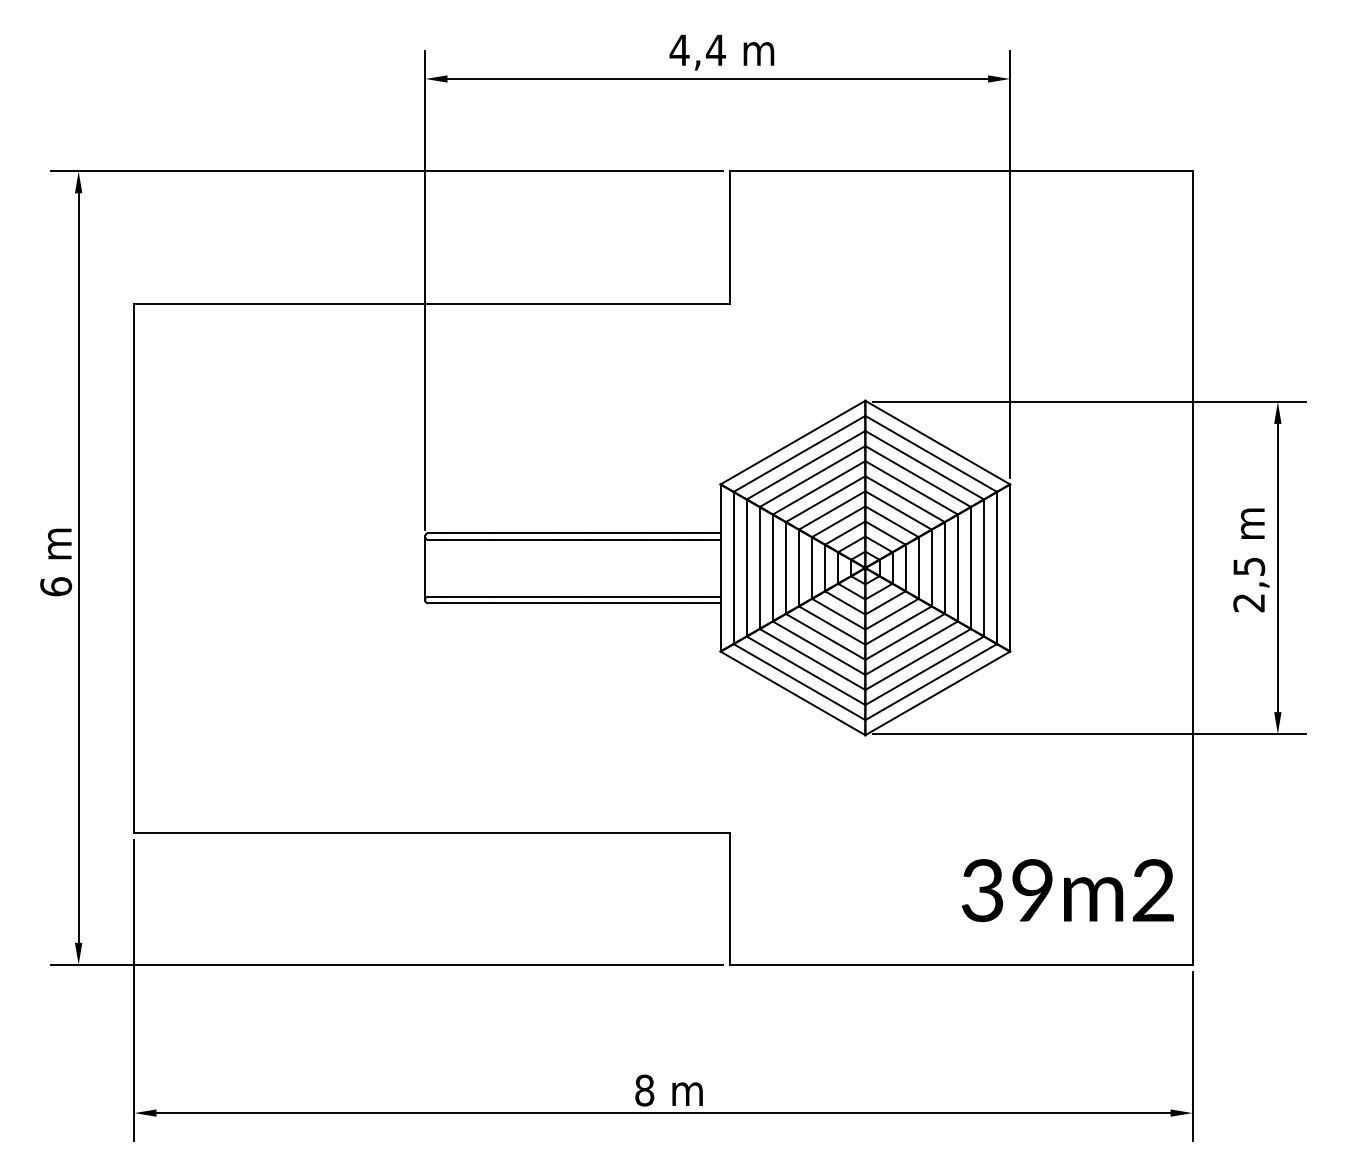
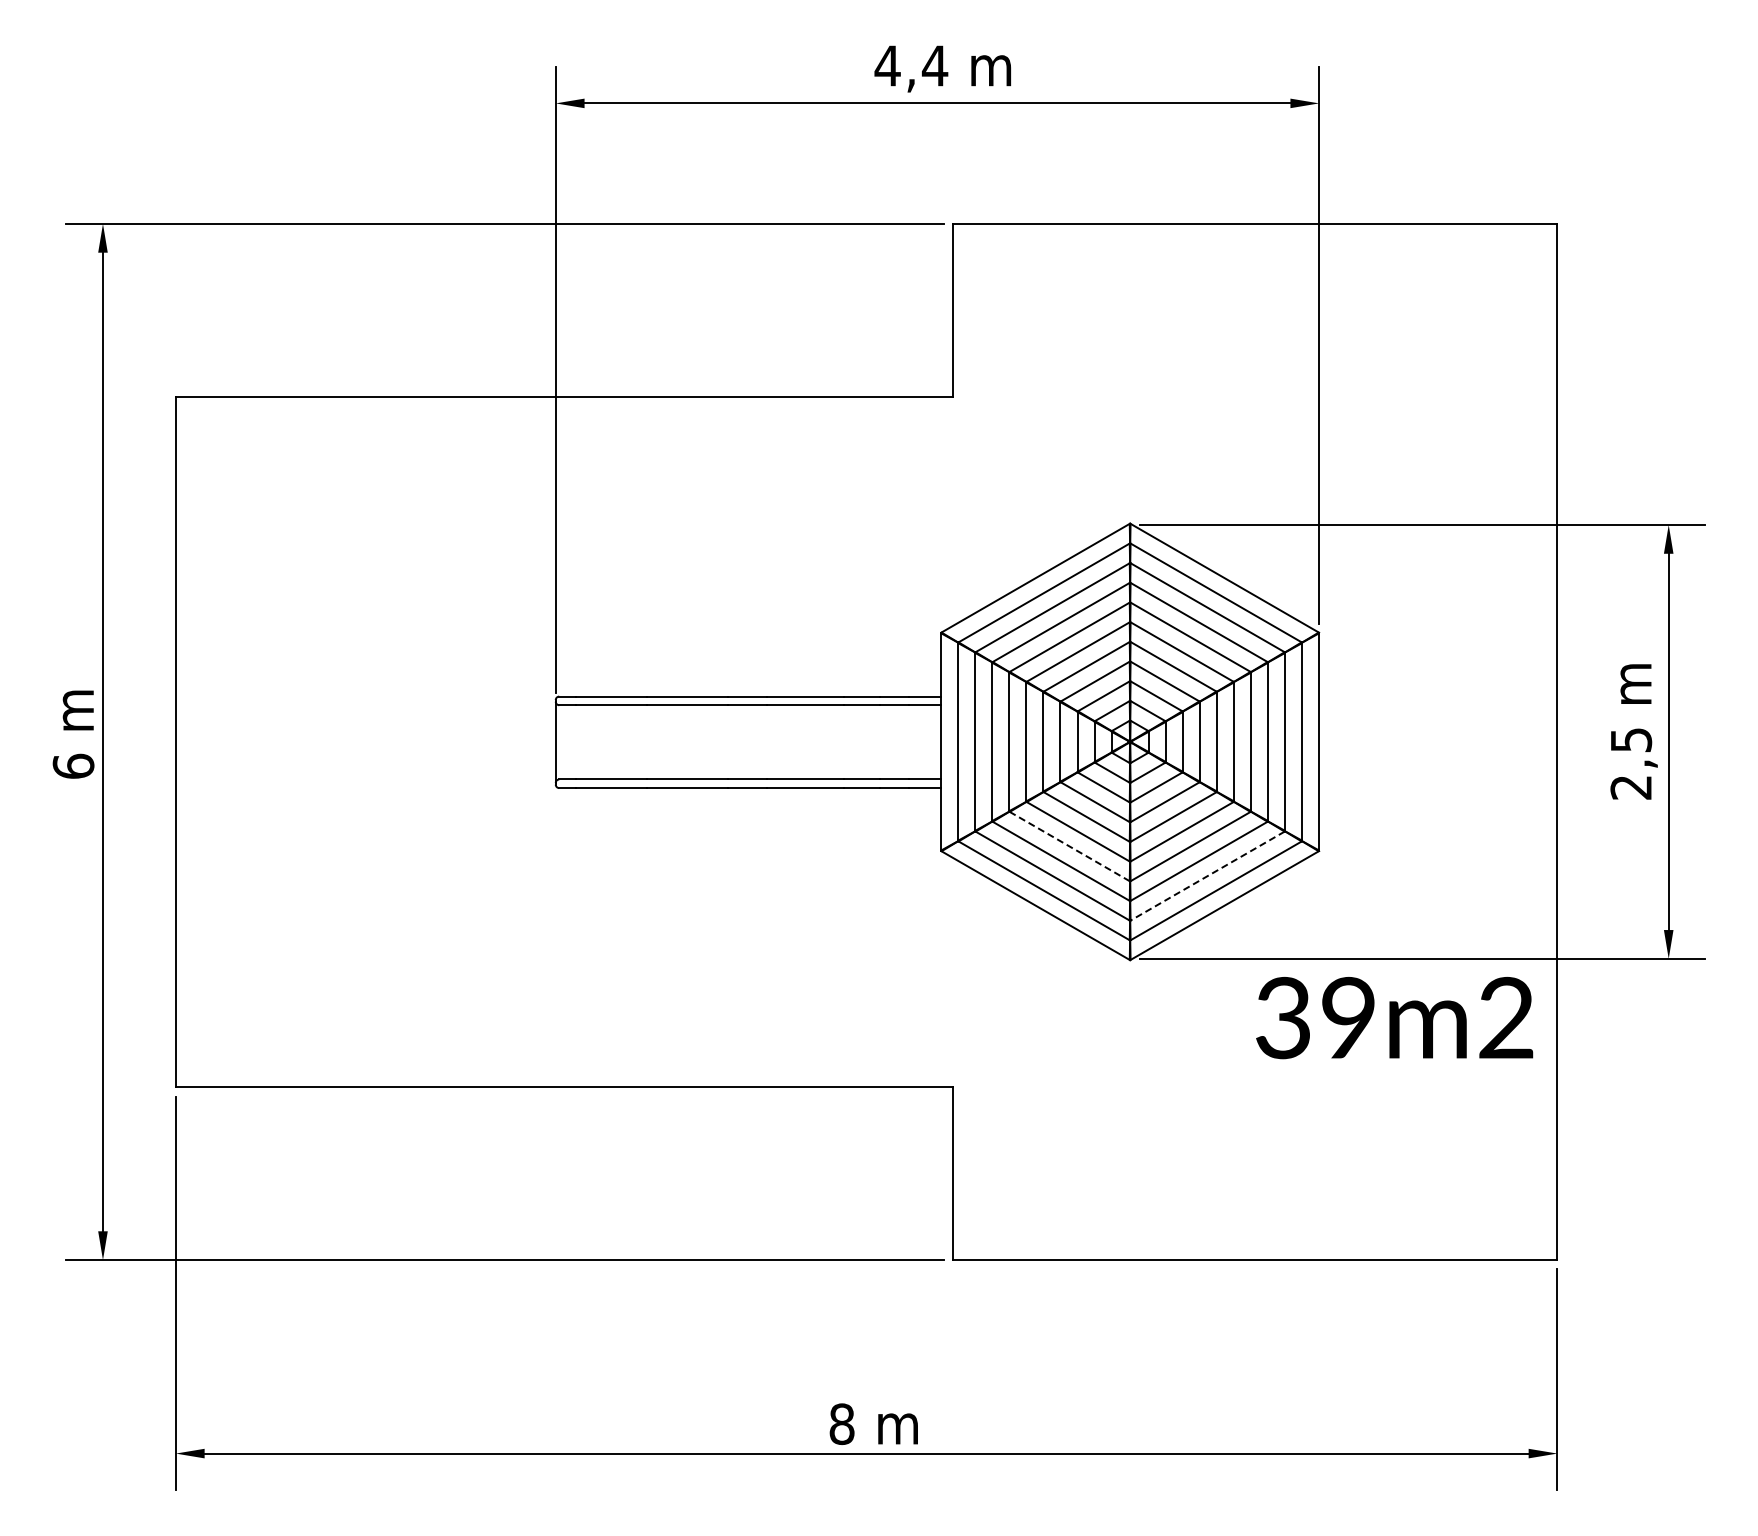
line: (818, 648) -> (1069, 846), solid -> dashed
line: (924, 671) -> (1207, 876), solid -> dashed
text: (1067, 890) -> (1394, 1018), moved

